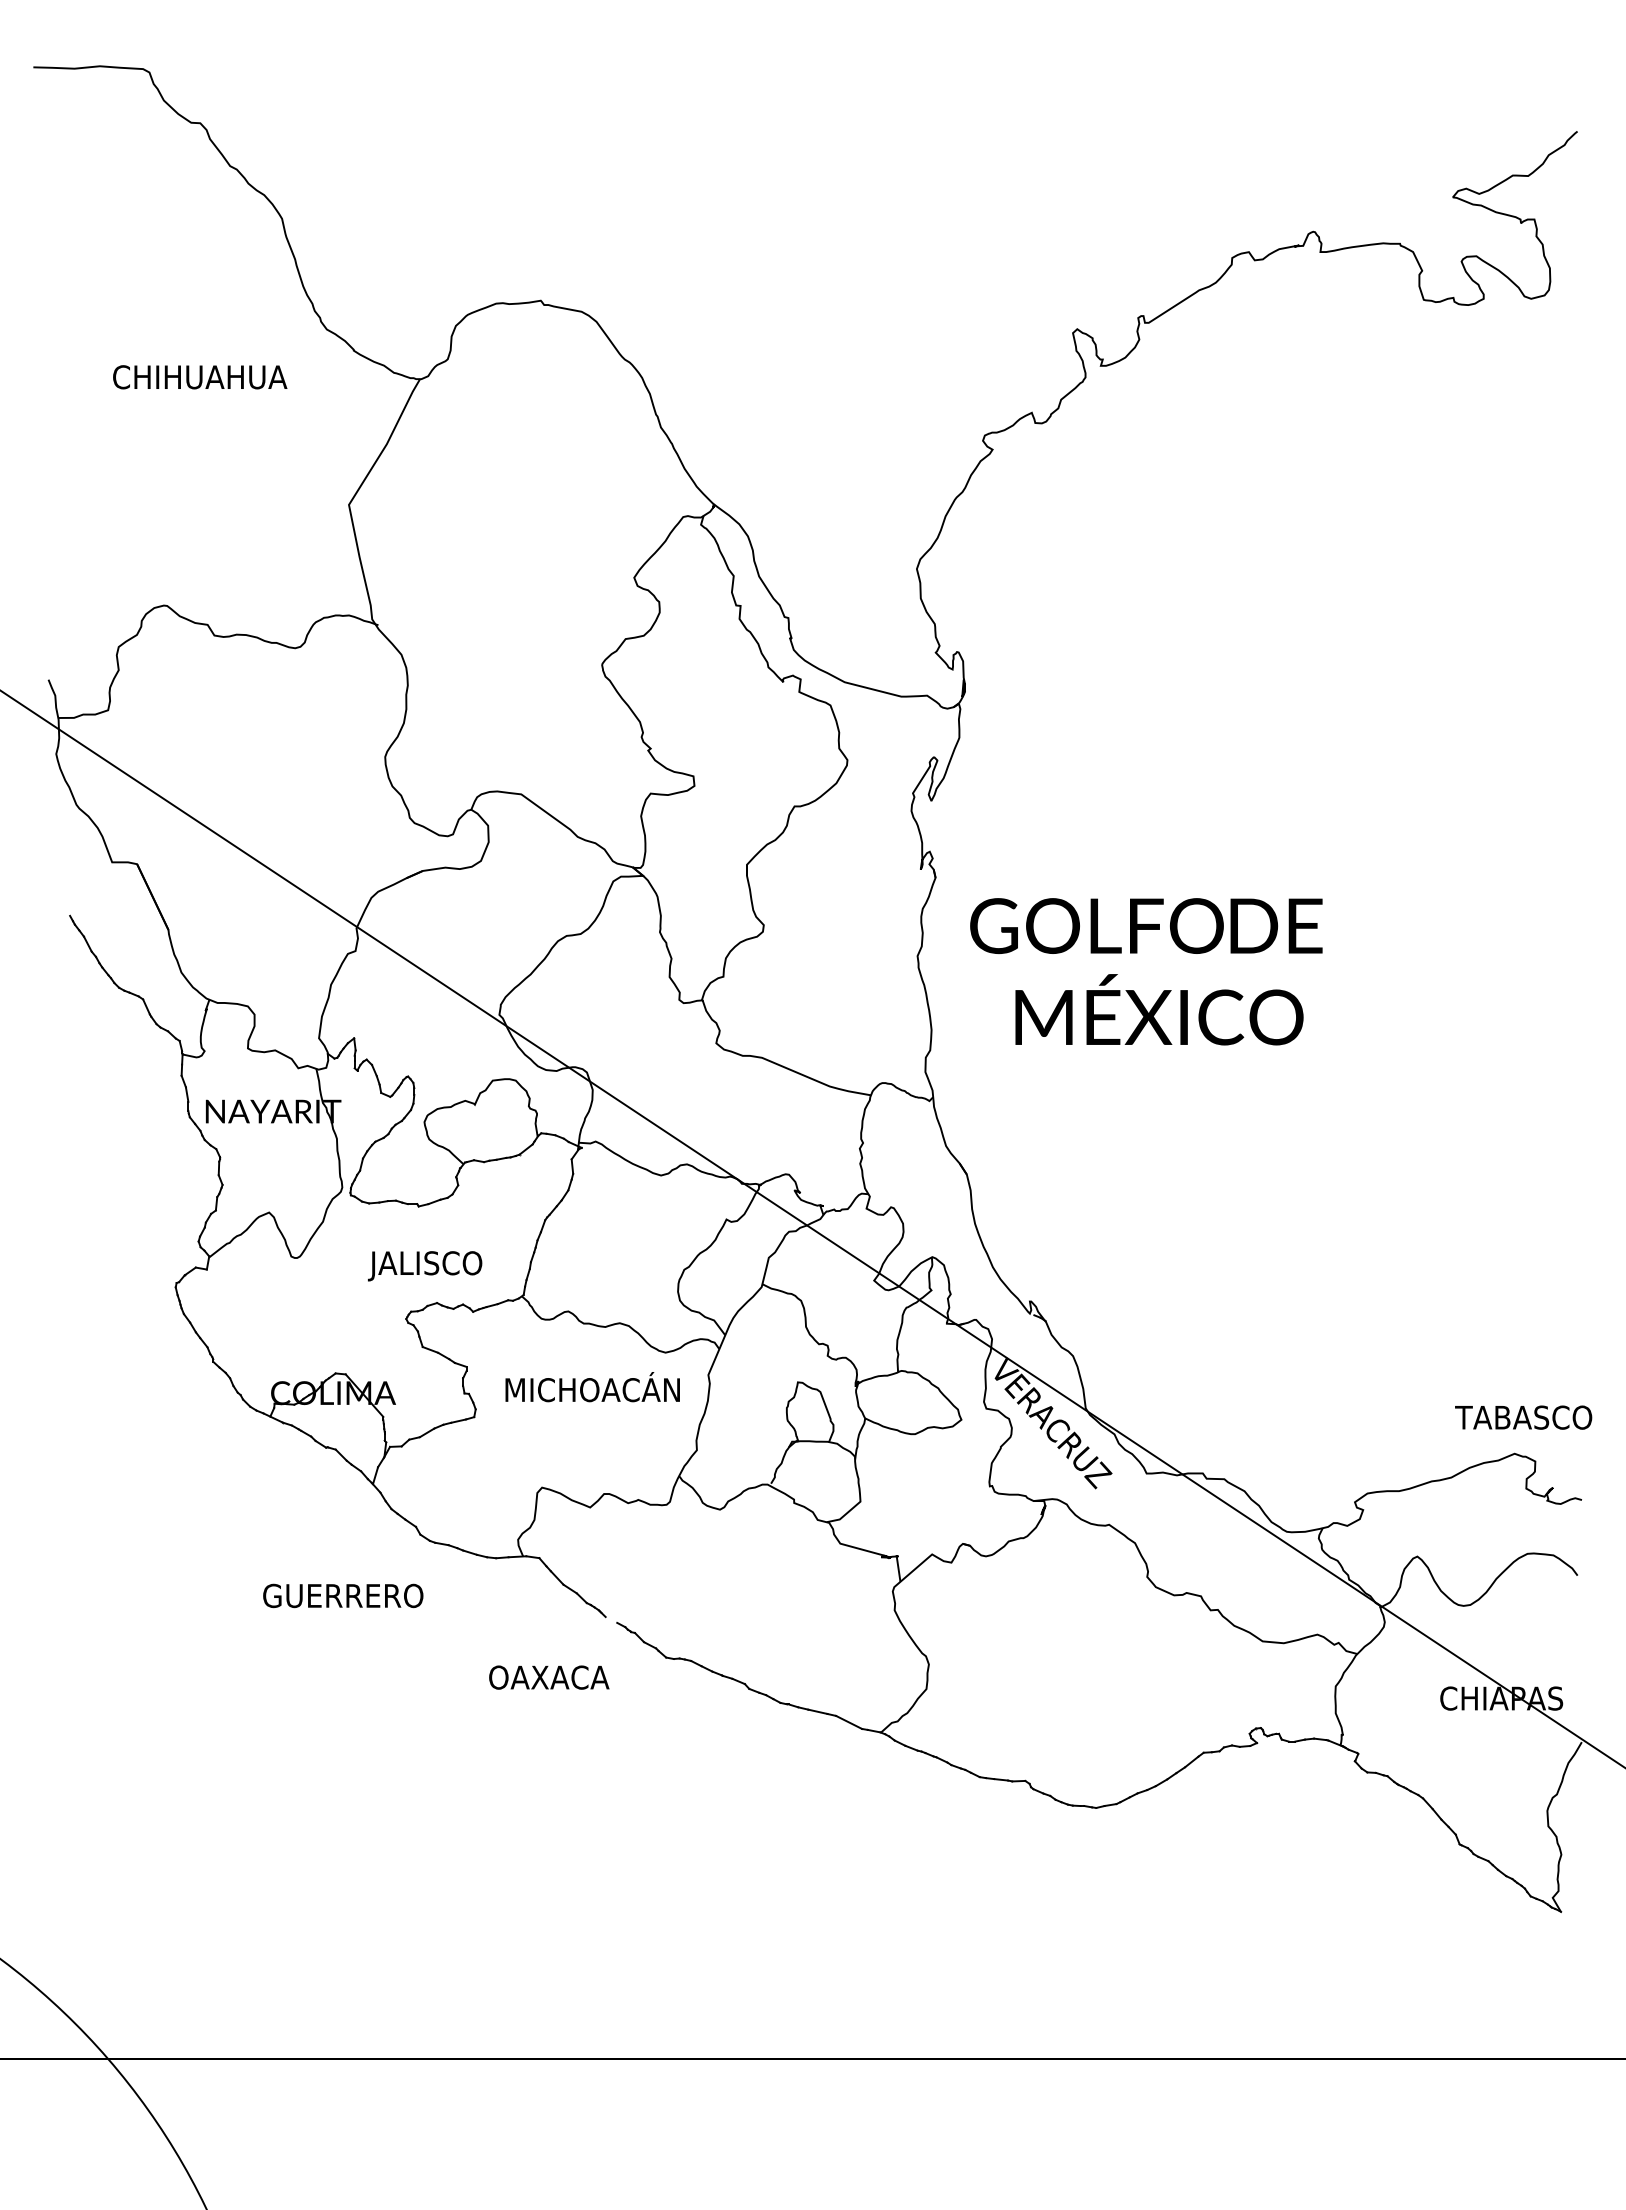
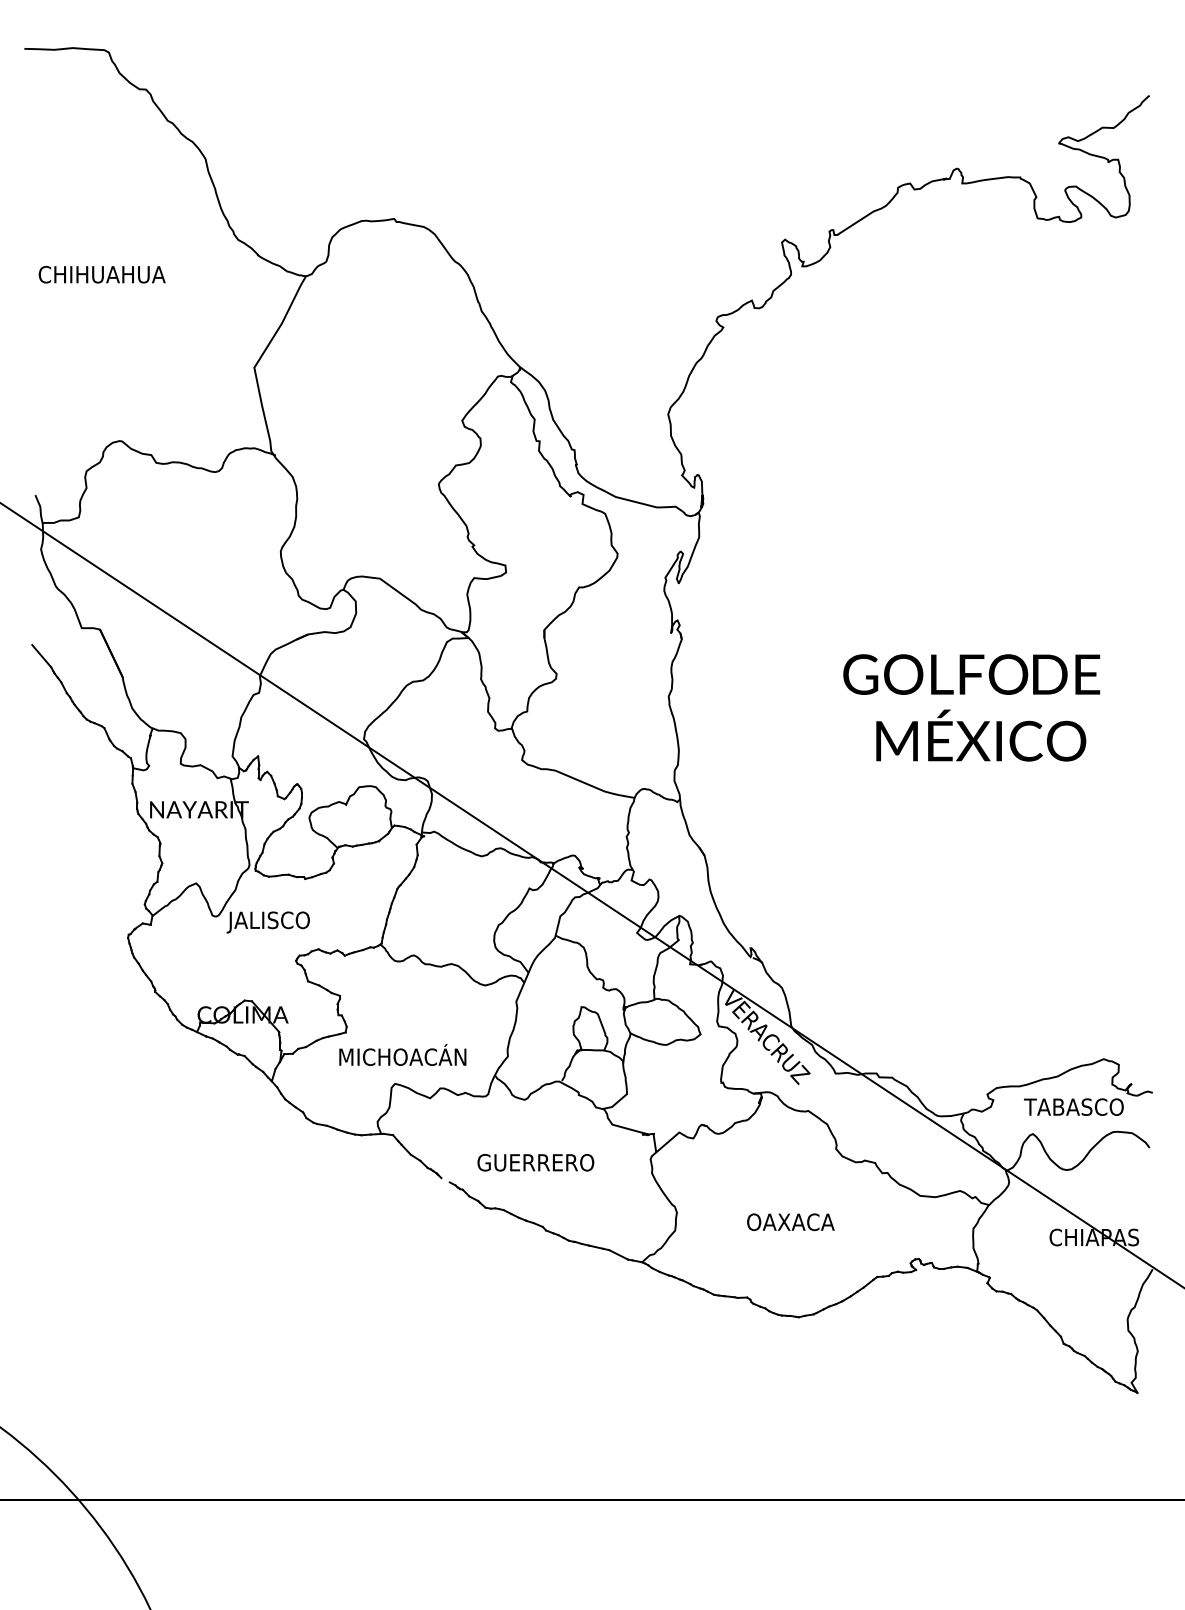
text: (200, 377) -> (102, 274), moved
line: (57, 900) -> (41, 655), added
text: (1146, 971) -> (971, 707), moved
text: (425, 1266) -> (268, 922), moved
text: (592, 1387) -> (402, 1055), moved
text: (1523, 1417) -> (1073, 1107), moved
text: (343, 1595) -> (536, 1162), moved
text: (549, 1677) -> (791, 1222), moved

